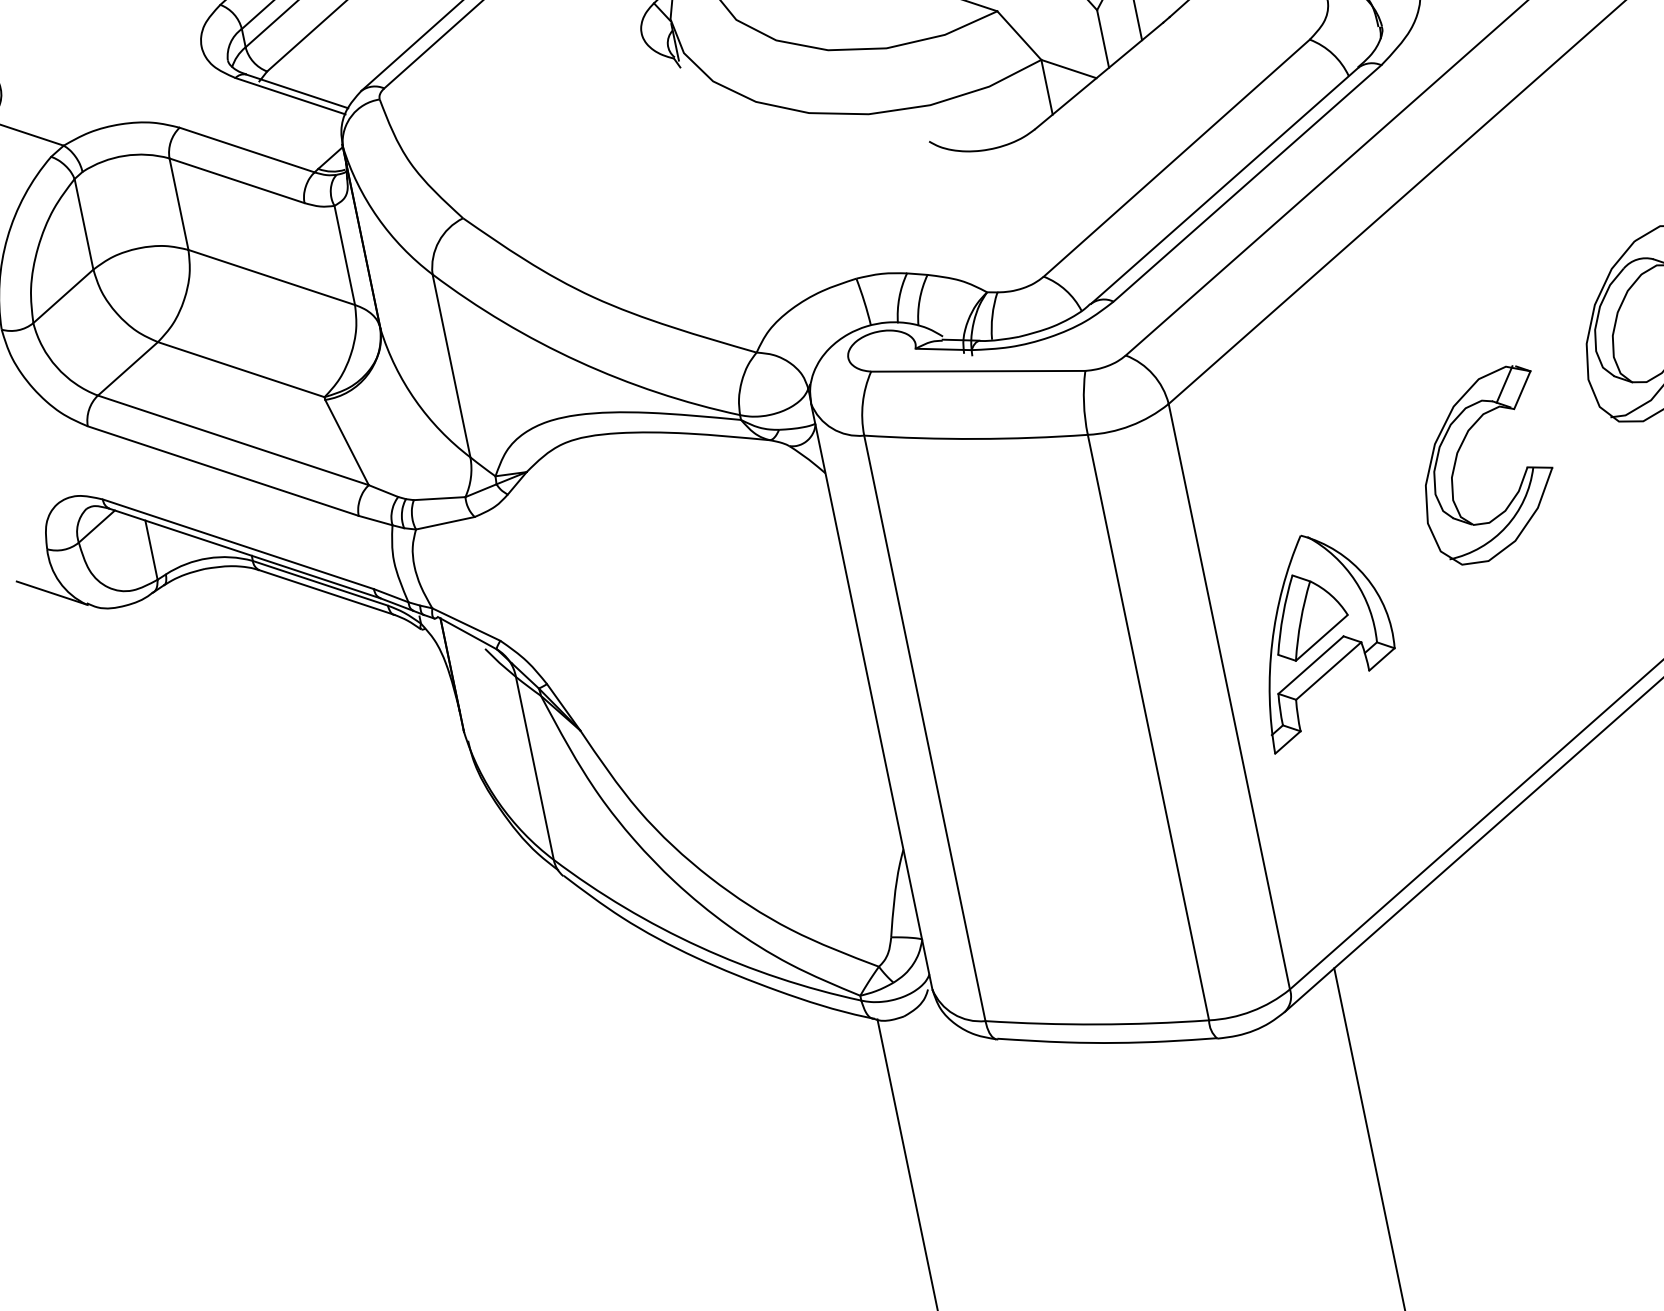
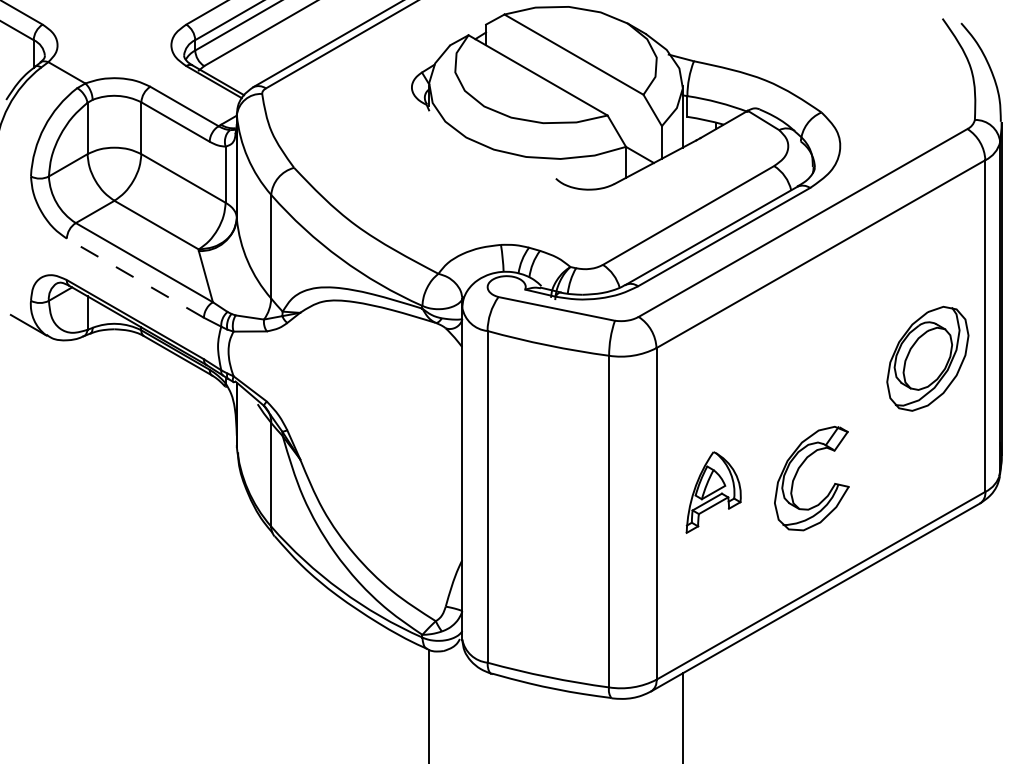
part: (1458, 458) -> (798, 471), moved
line: (221, 470) -> (134, 277), solid -> dashed
part: (1322, 638) -> (713, 492), size x0.7

